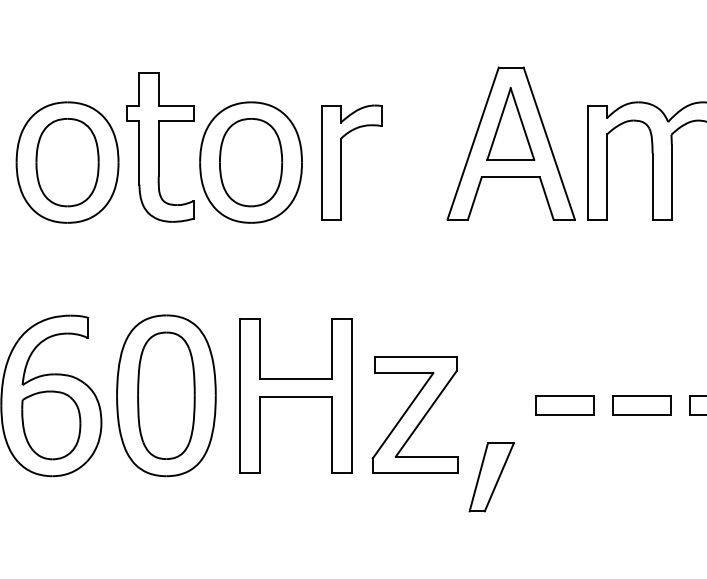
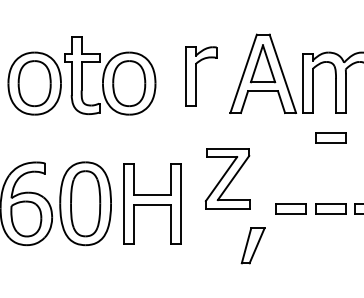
part: (352, 162) -> (201, 76), moved
part: (641, 267) -> (330, 137), added
part: (414, 414) -> (227, 178), moved

